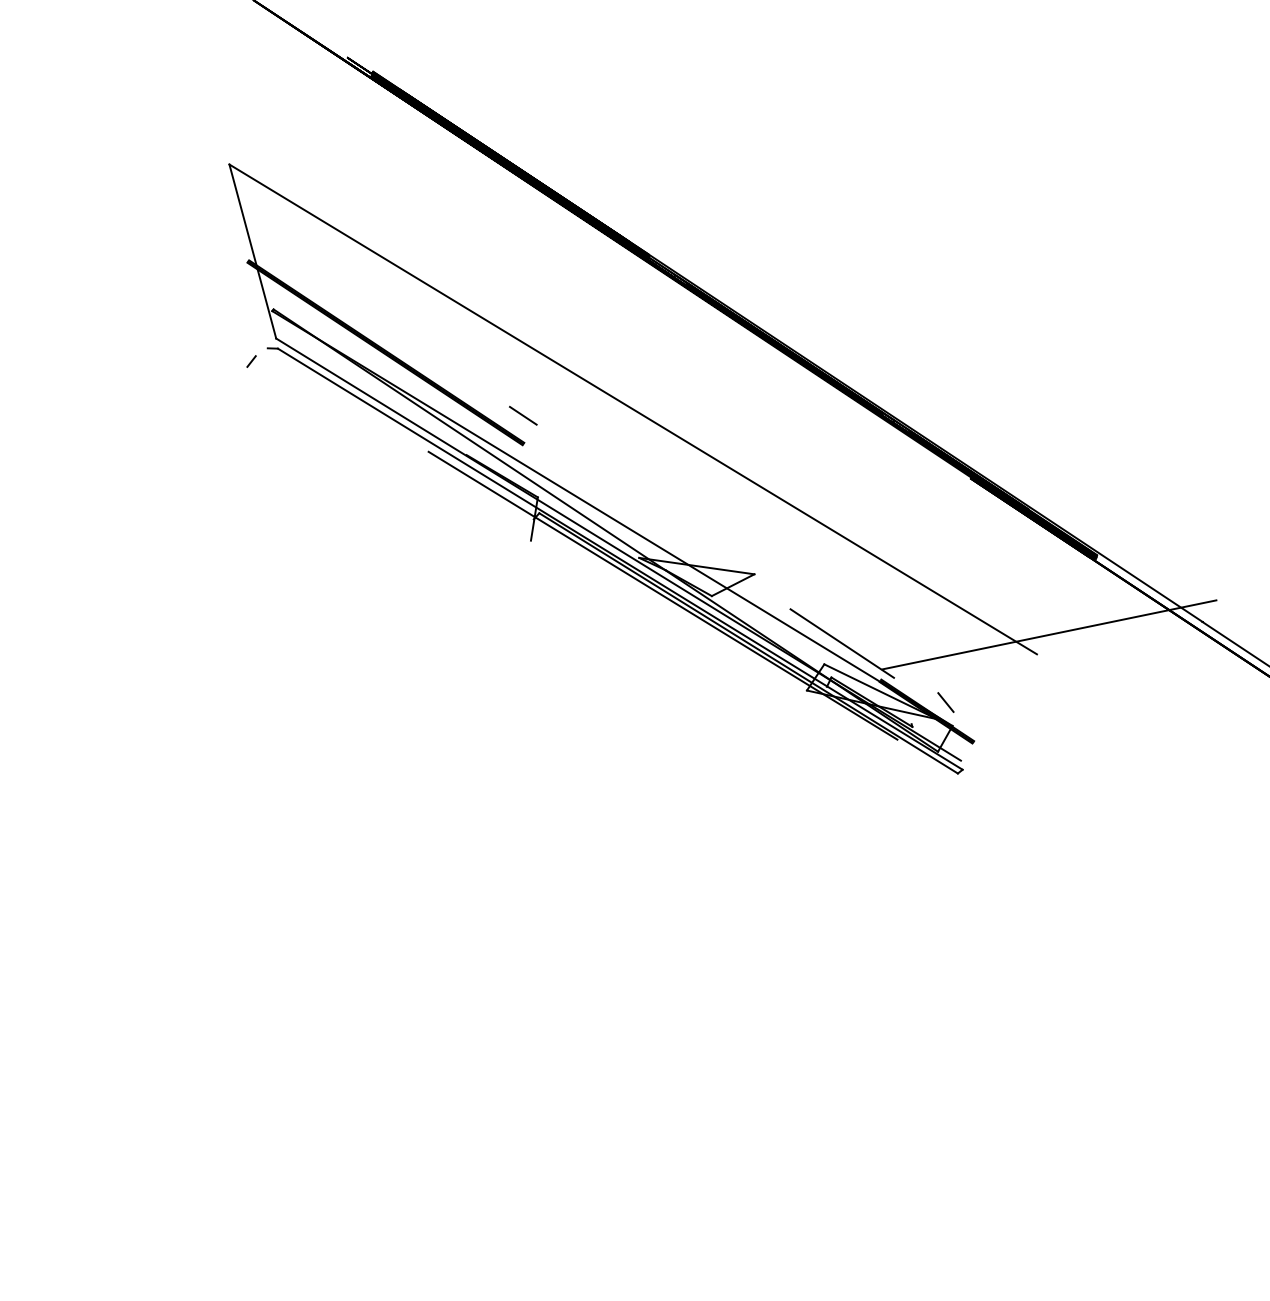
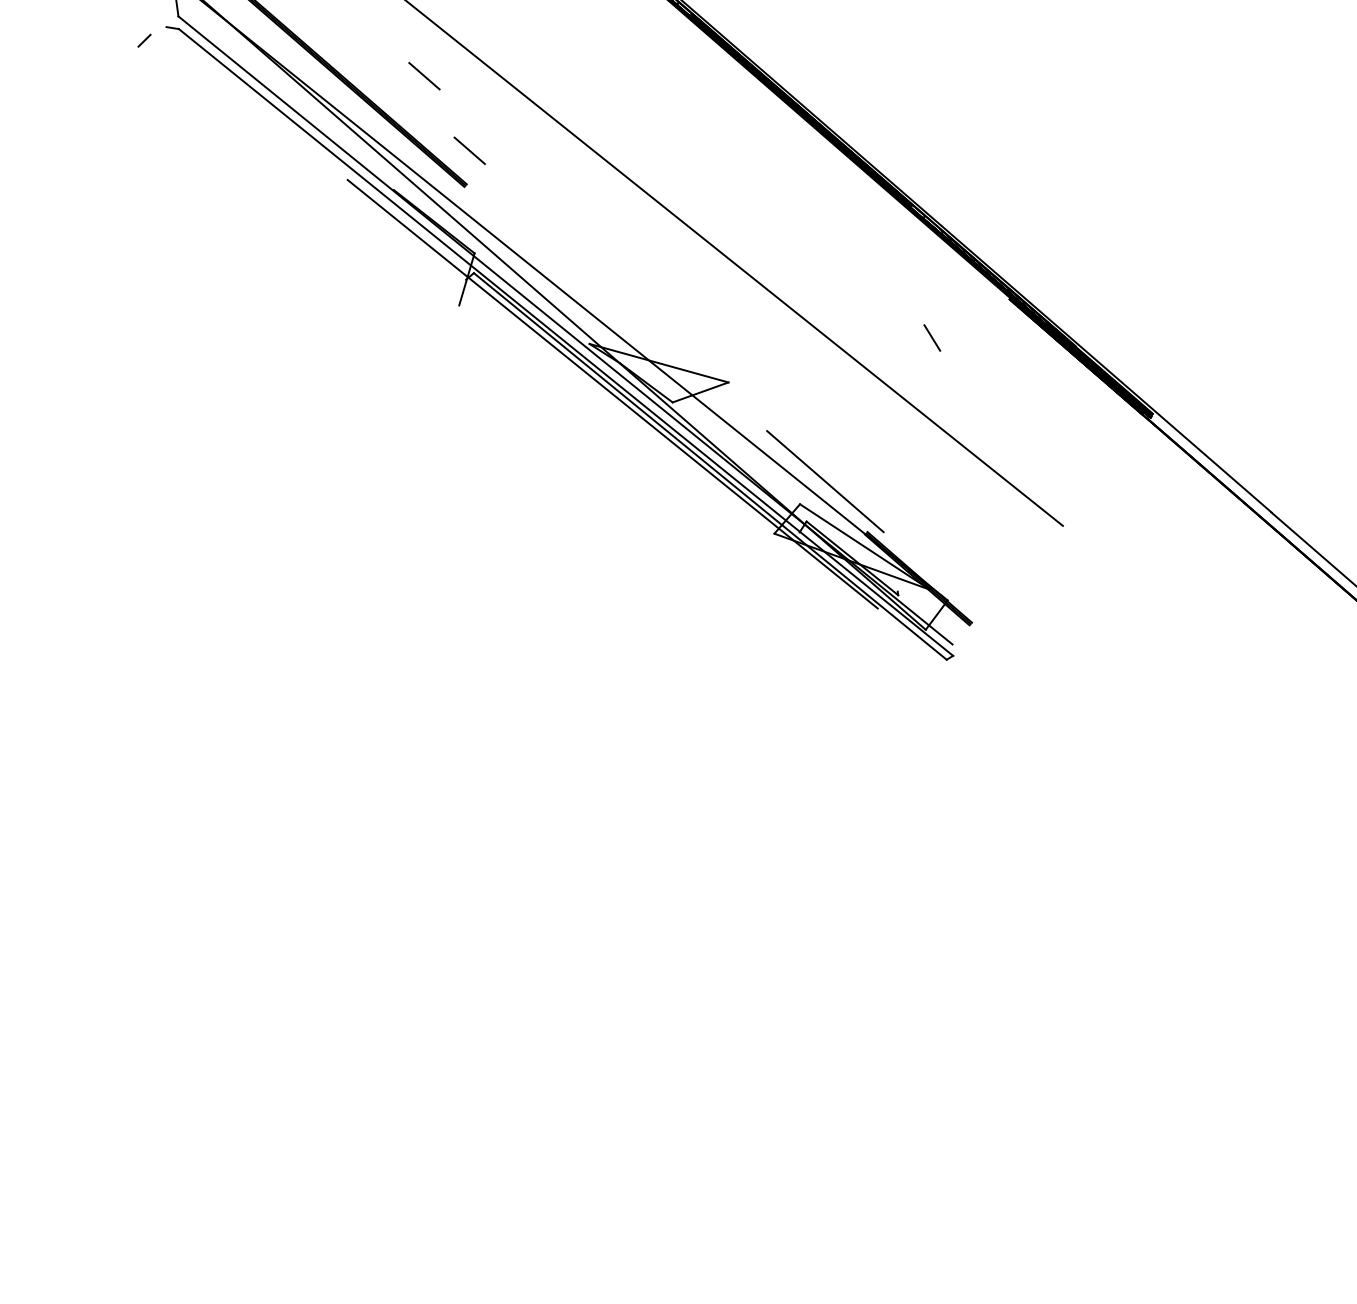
line: (479, 360) -> (424, 75), added
line: (1049, 634) -> (1081, 503), removed
line: (945, 702) -> (931, 337), moved

